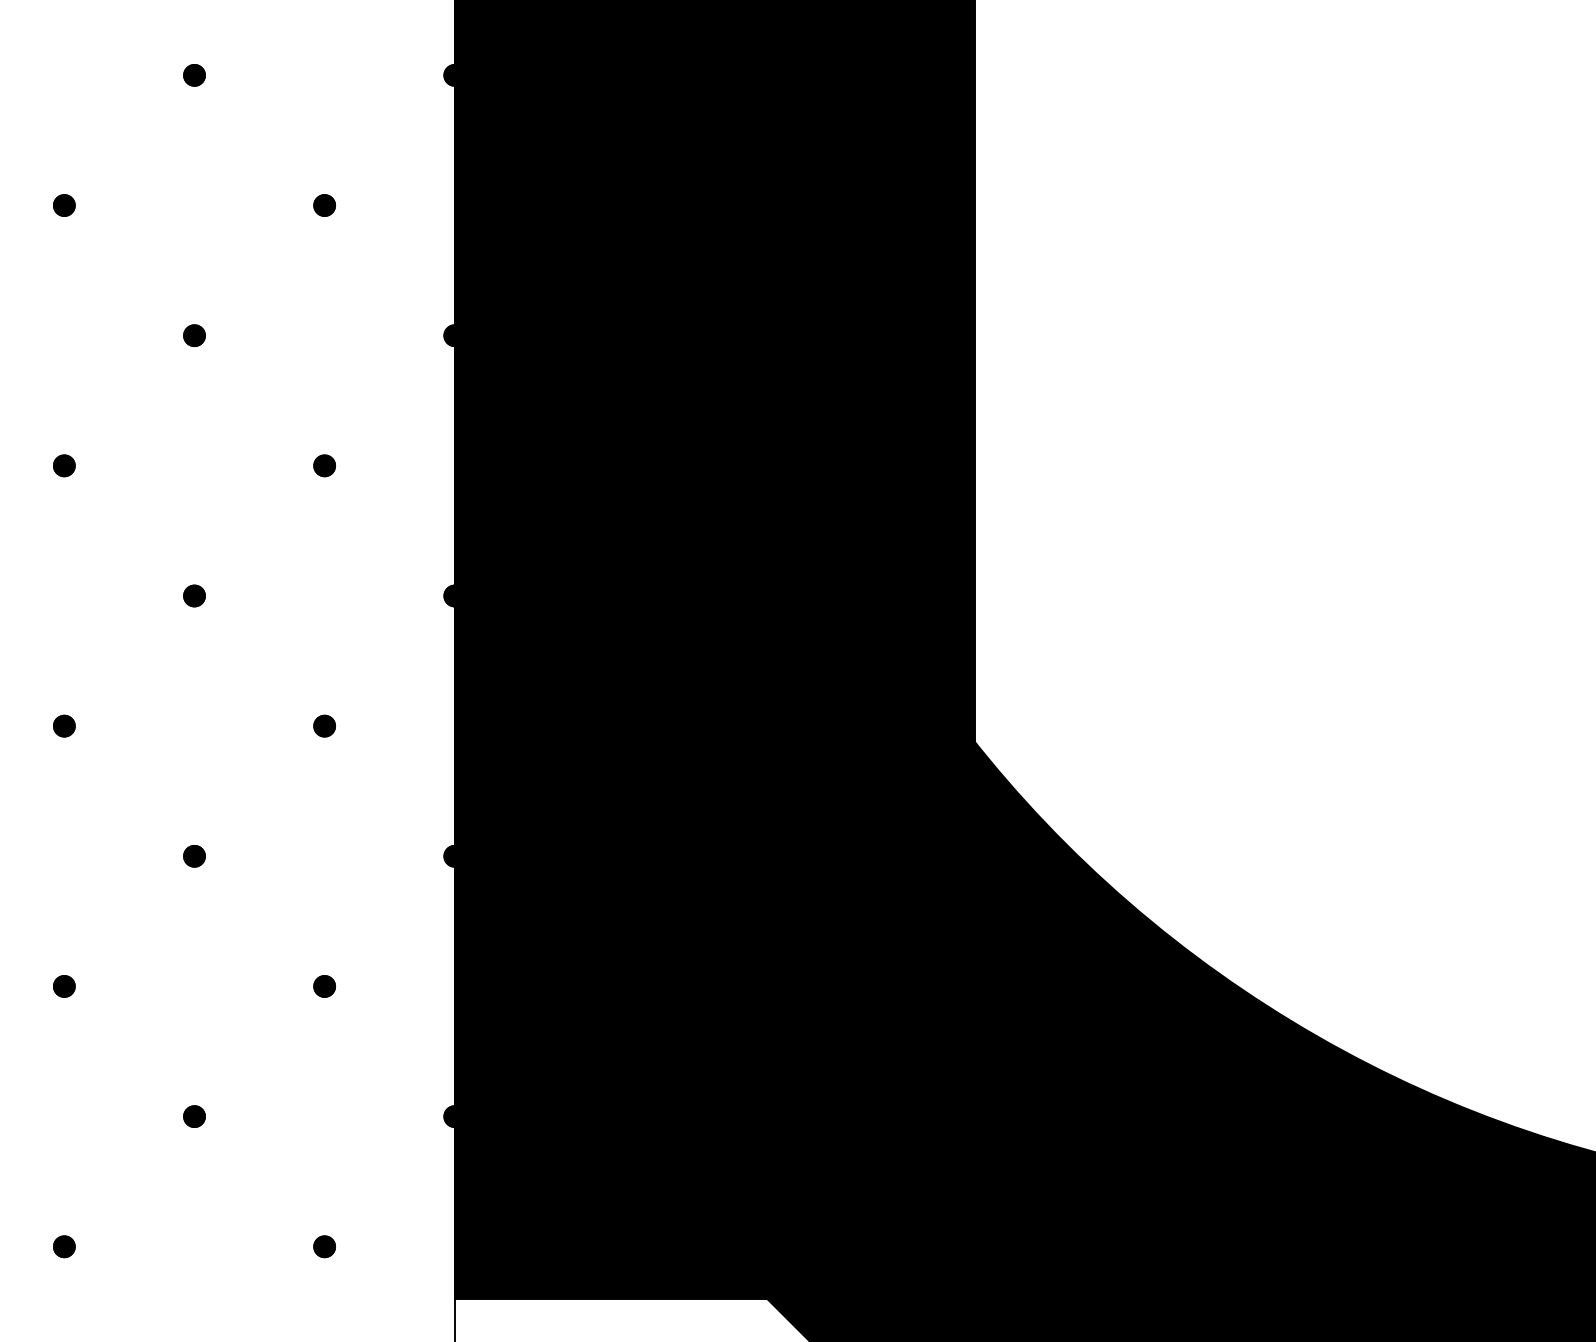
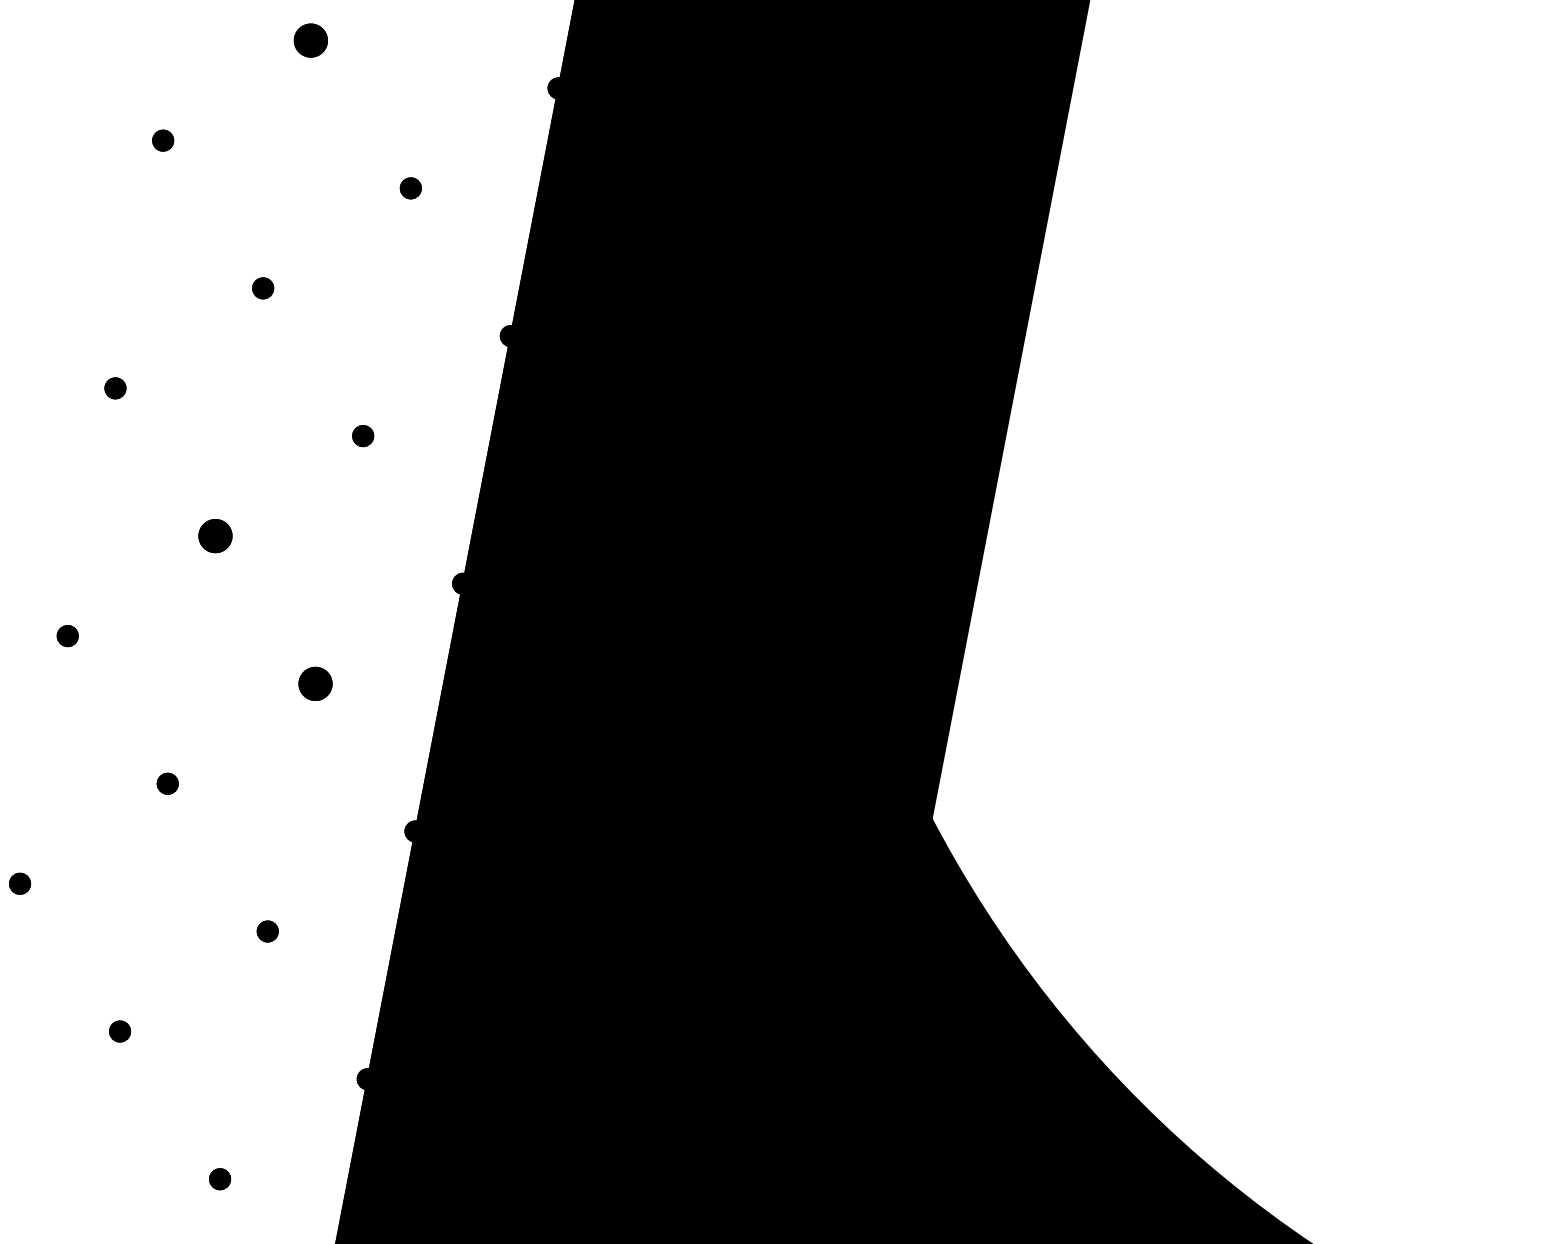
part: (194, 75) -> (310, 40), size x1.6
part: (194, 595) -> (215, 535), size x1.6
part: (324, 725) -> (315, 683), size x1.6

